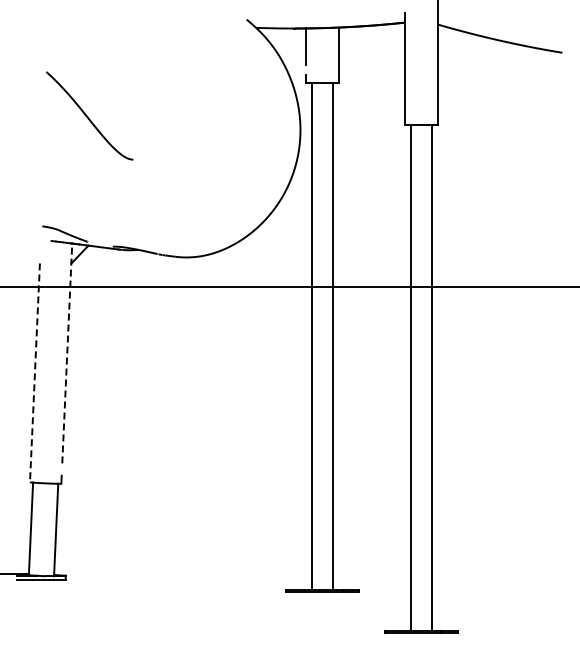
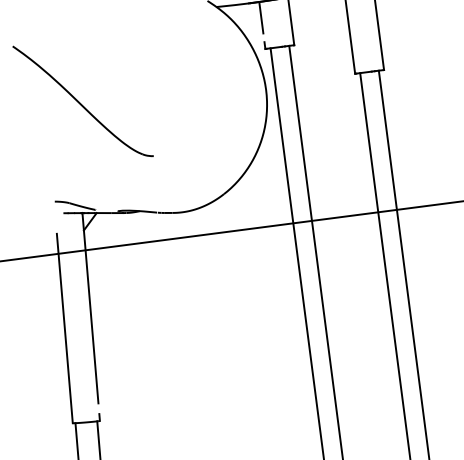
part: (89, 115) -> (82, 101), size x1.67
line: (67, 352) -> (90, 307), dashed -> solid
line: (34, 372) -> (64, 328), dashed -> solid

